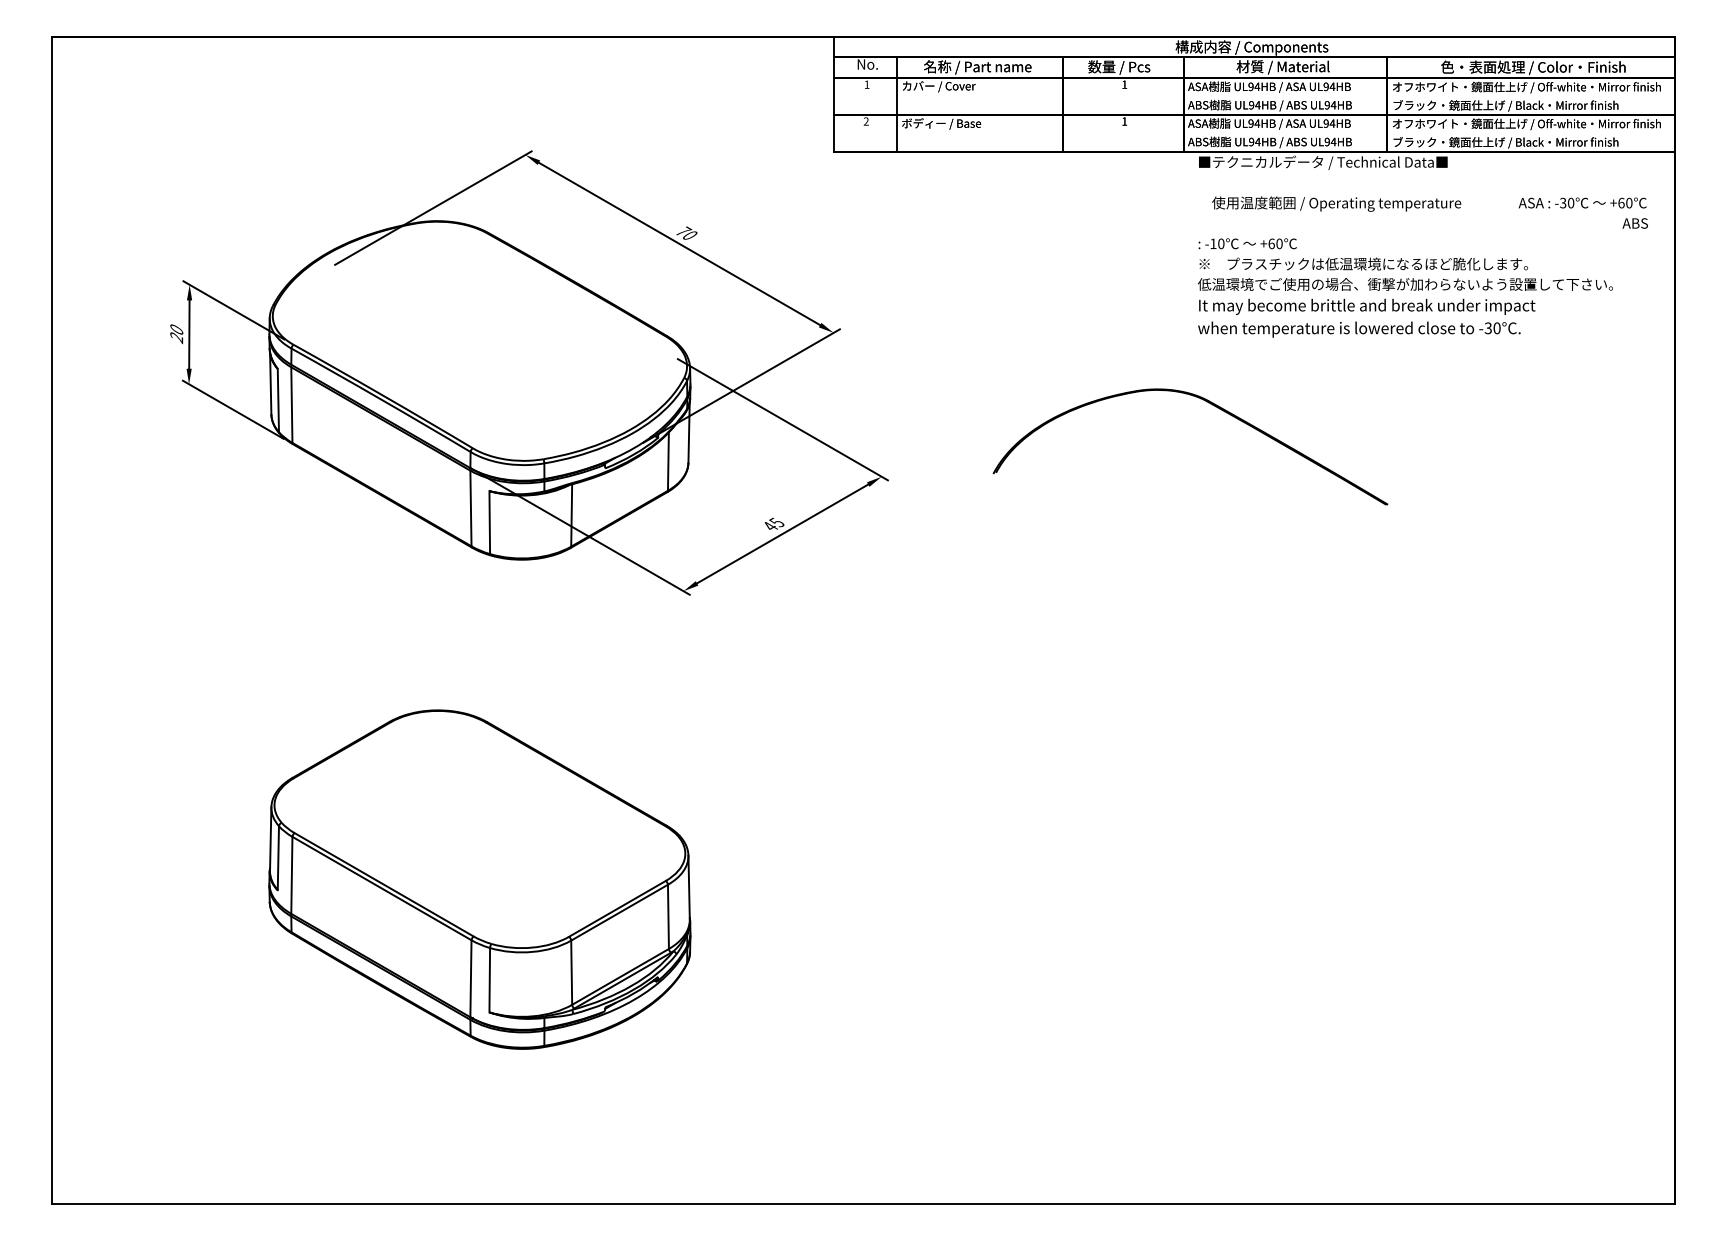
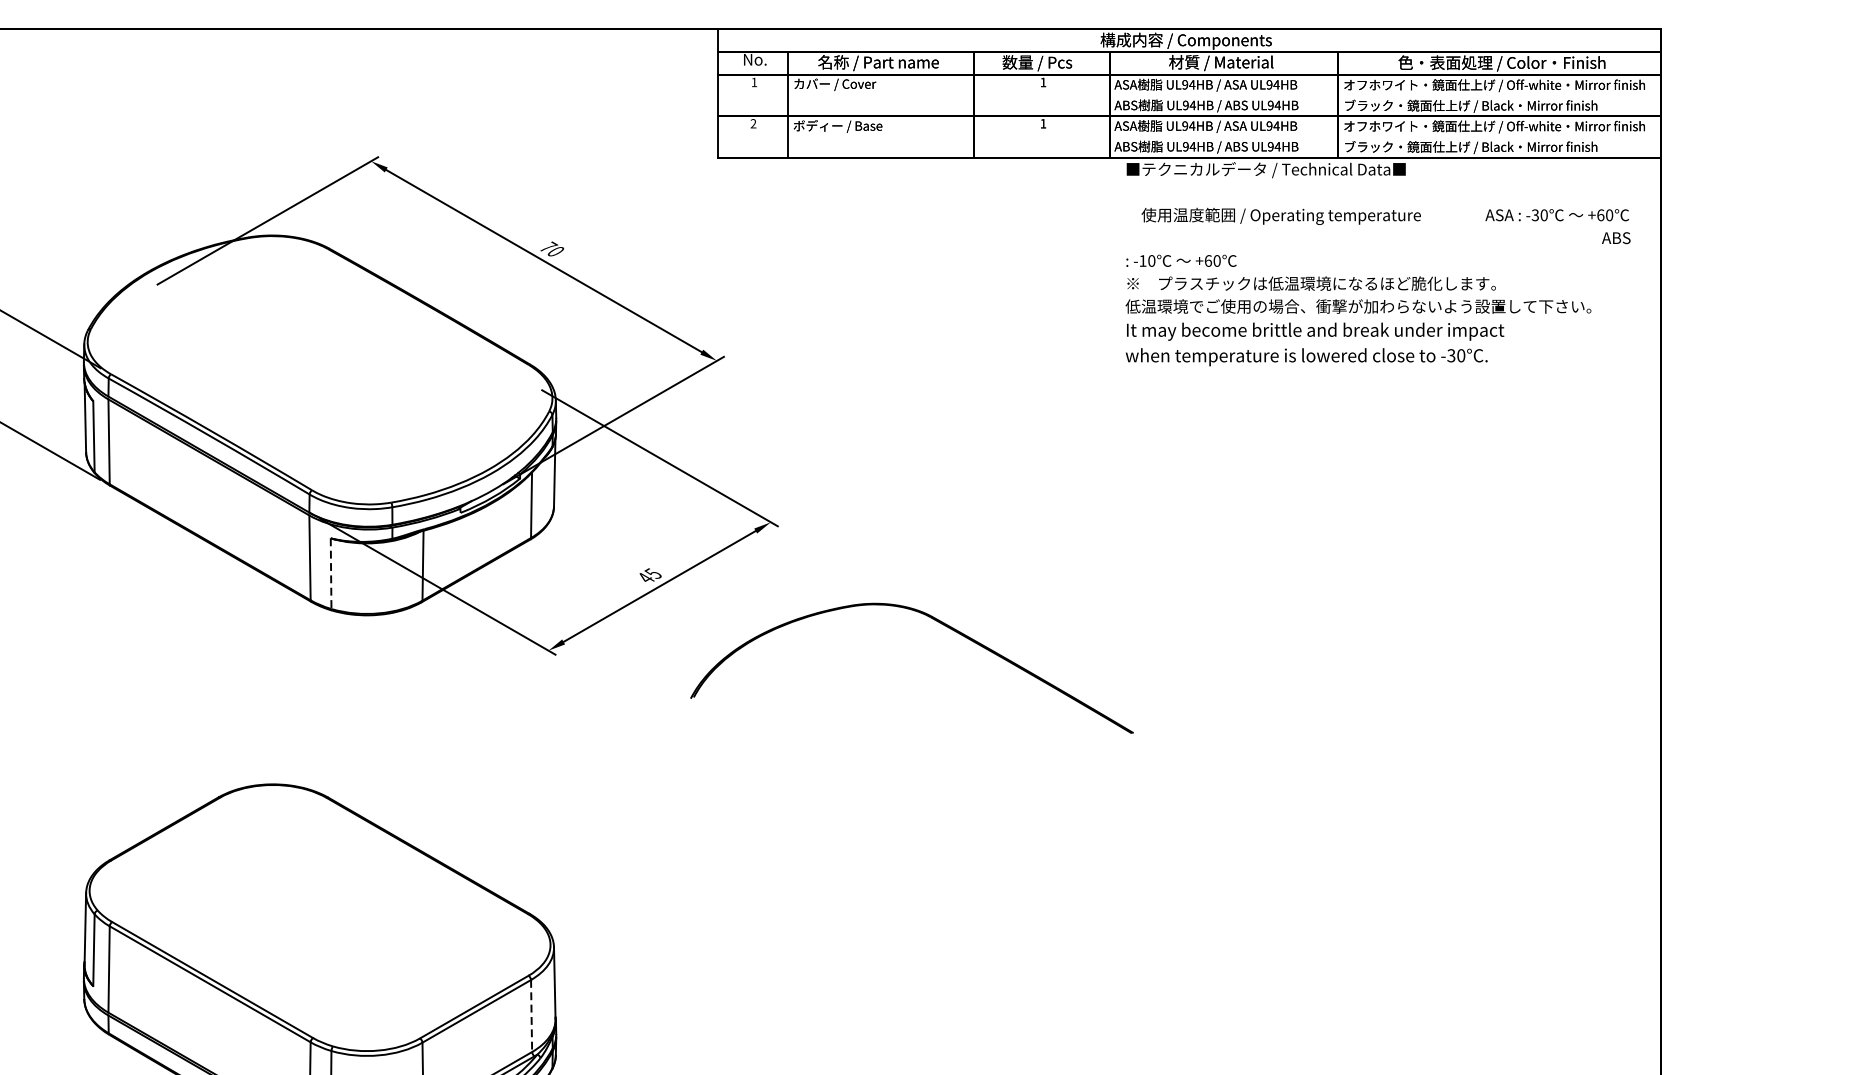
part: (1215, 407) -> (940, 624), moved
line: (489, 523) -> (330, 574), solid -> dashed
line: (668, 917) -> (531, 1016), solid -> dashed

